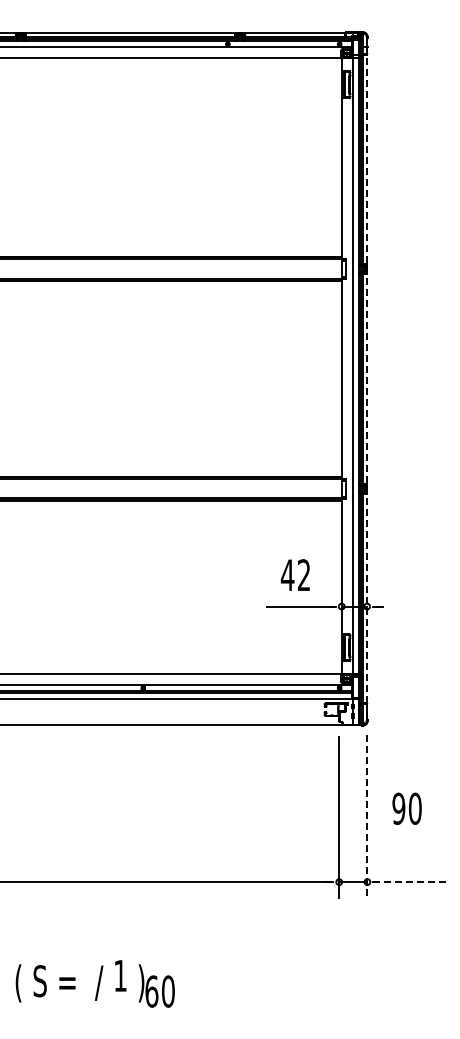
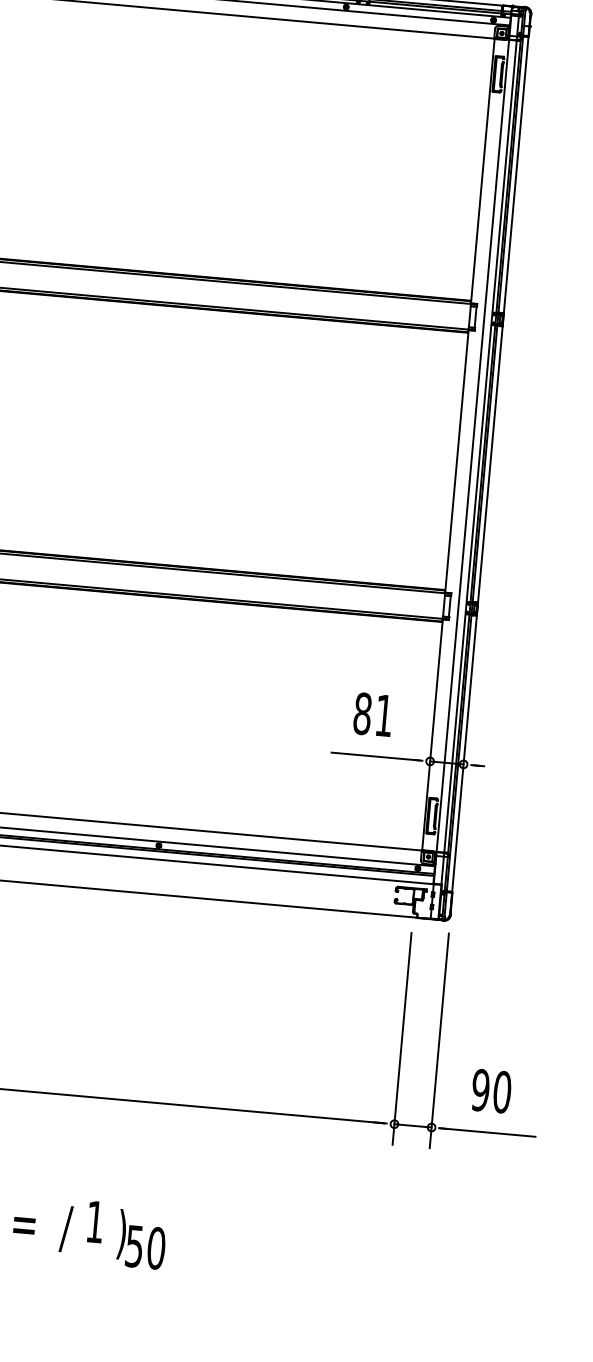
line: (367, 378) -> (490, 463), dashed -> solid
text: (294, 575) -> (371, 714), 42 -> 81
text: (406, 808) -> (490, 1090), moved
line: (367, 816) -> (439, 1041), dashed -> solid
line: (410, 882) -> (488, 1133), dashed -> solid
text: (151, 991) -> (134, 1246), 60 -> 50

